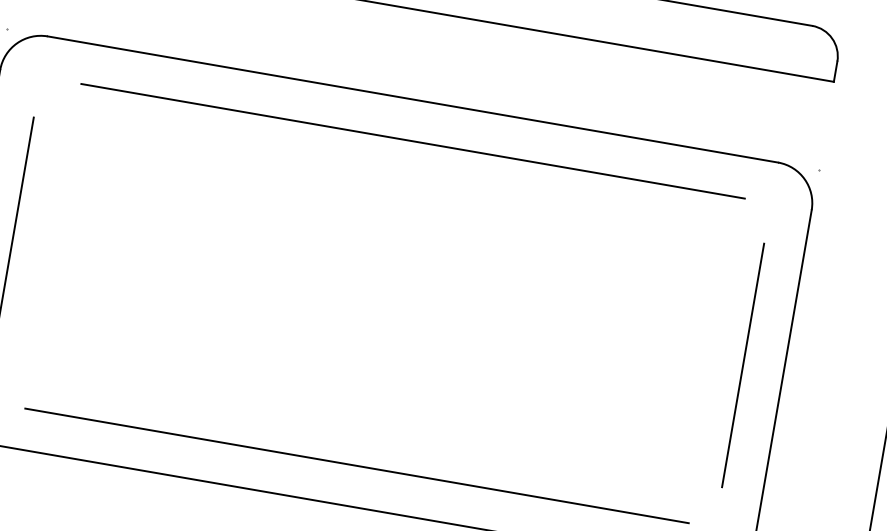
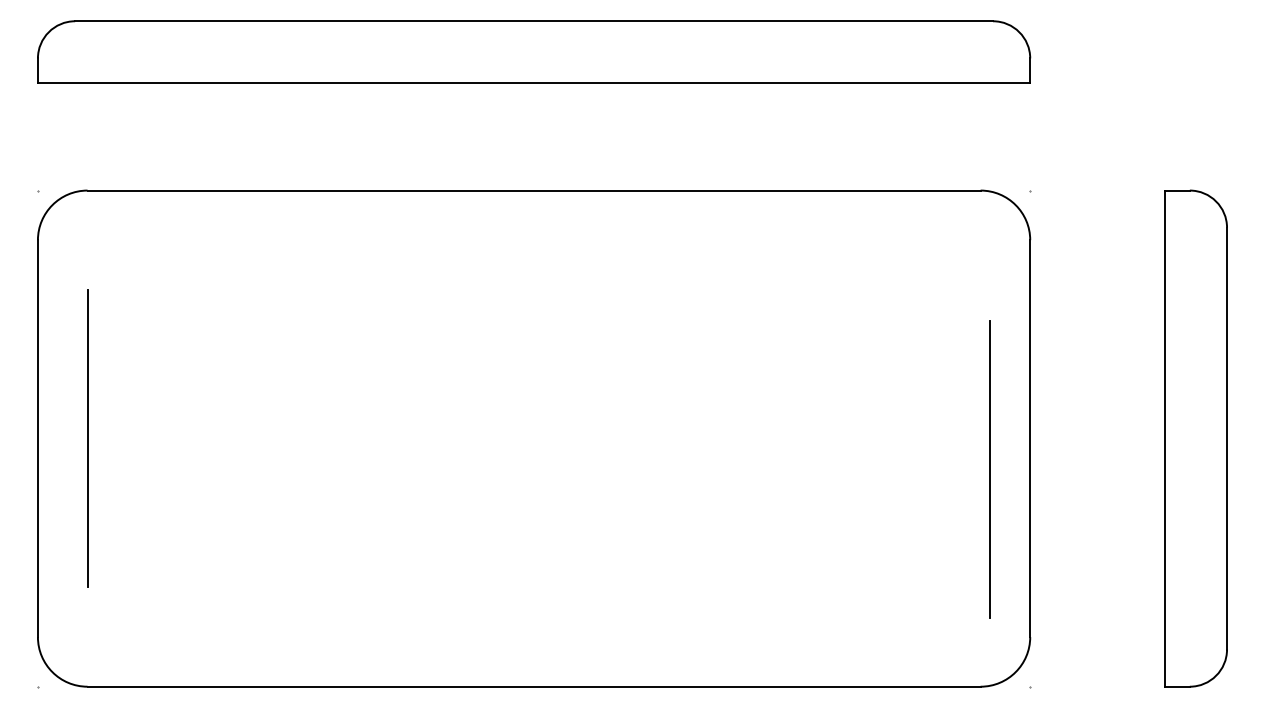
line: (412, 141) -> (542, 240), removed
line: (743, 365) -> (989, 469), moved
line: (356, 466) -> (542, 637), removed

